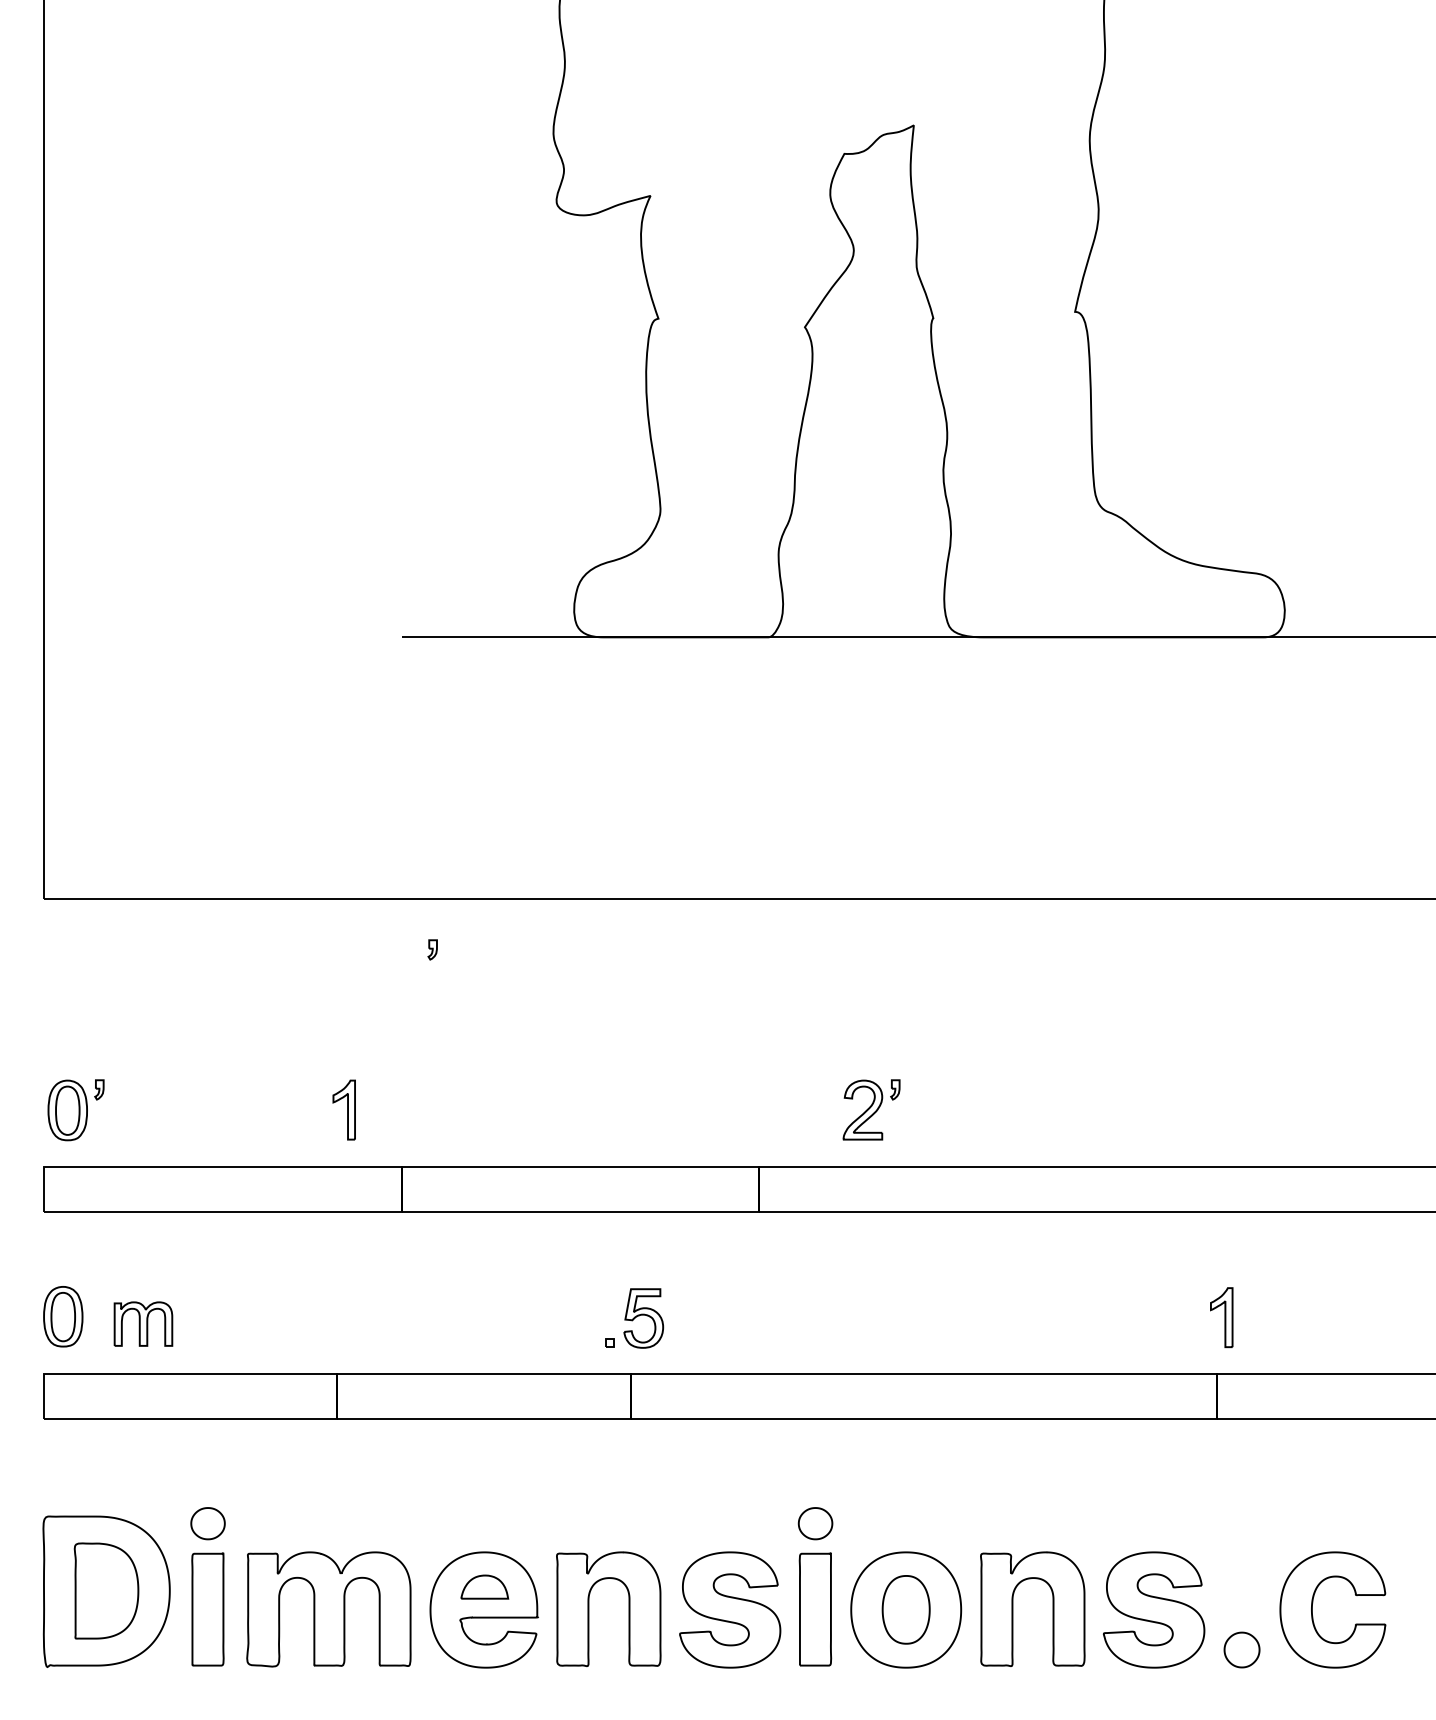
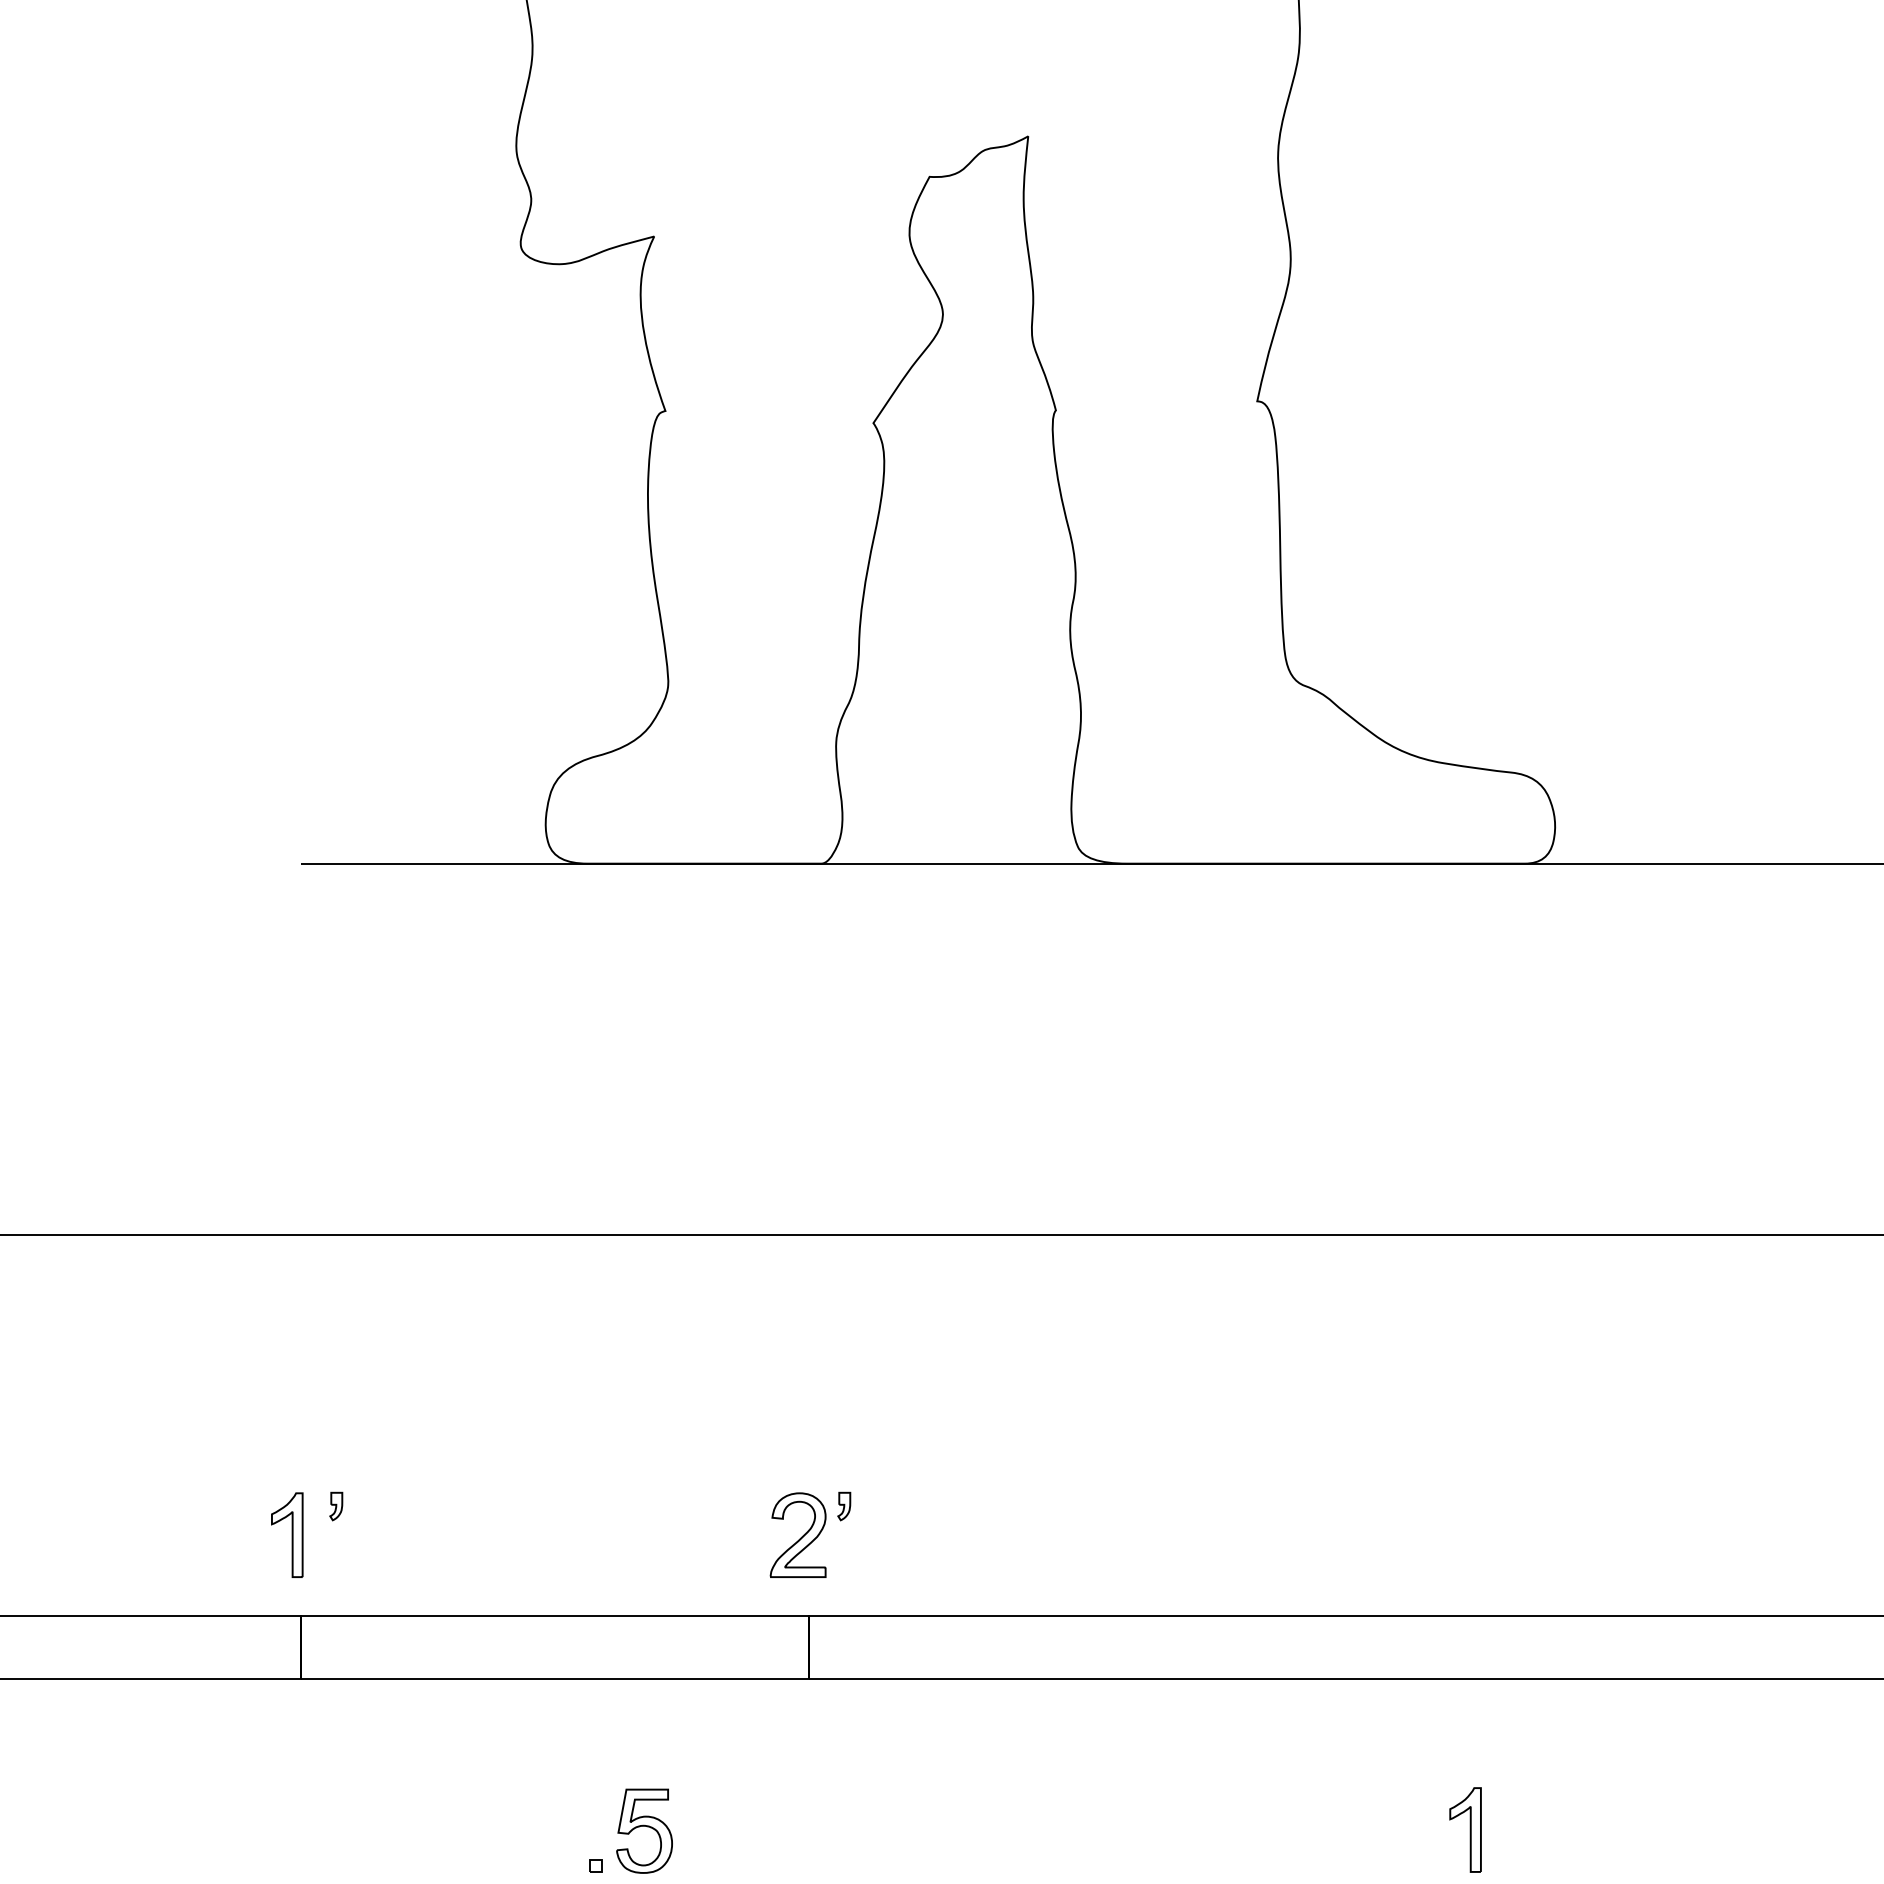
part: (432, 949) -> (335, 1505), moved
part: (343, 1109) -> (286, 1534), moved
part: (871, 1109) -> (810, 1534), moved

